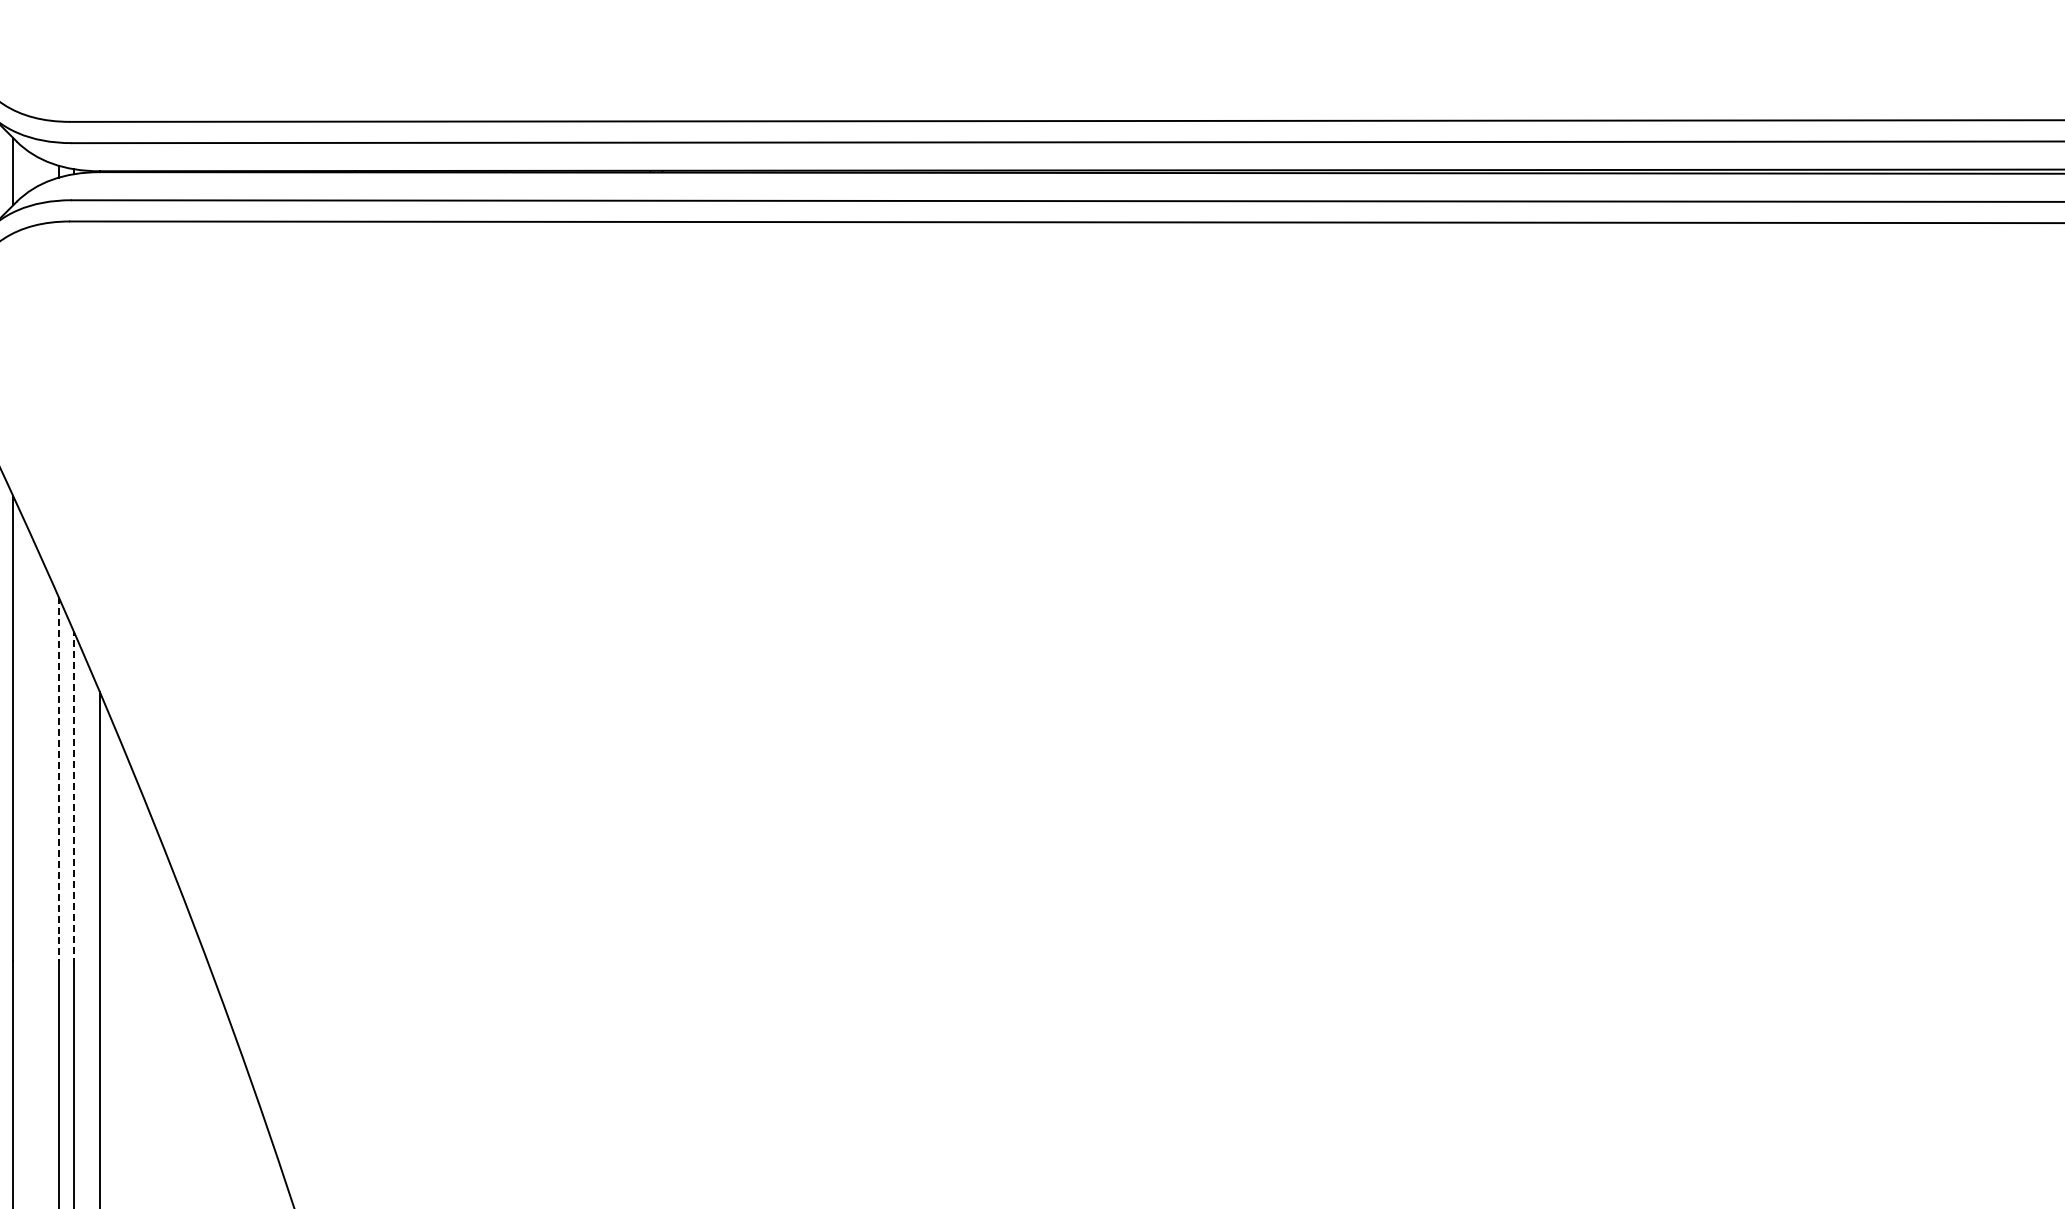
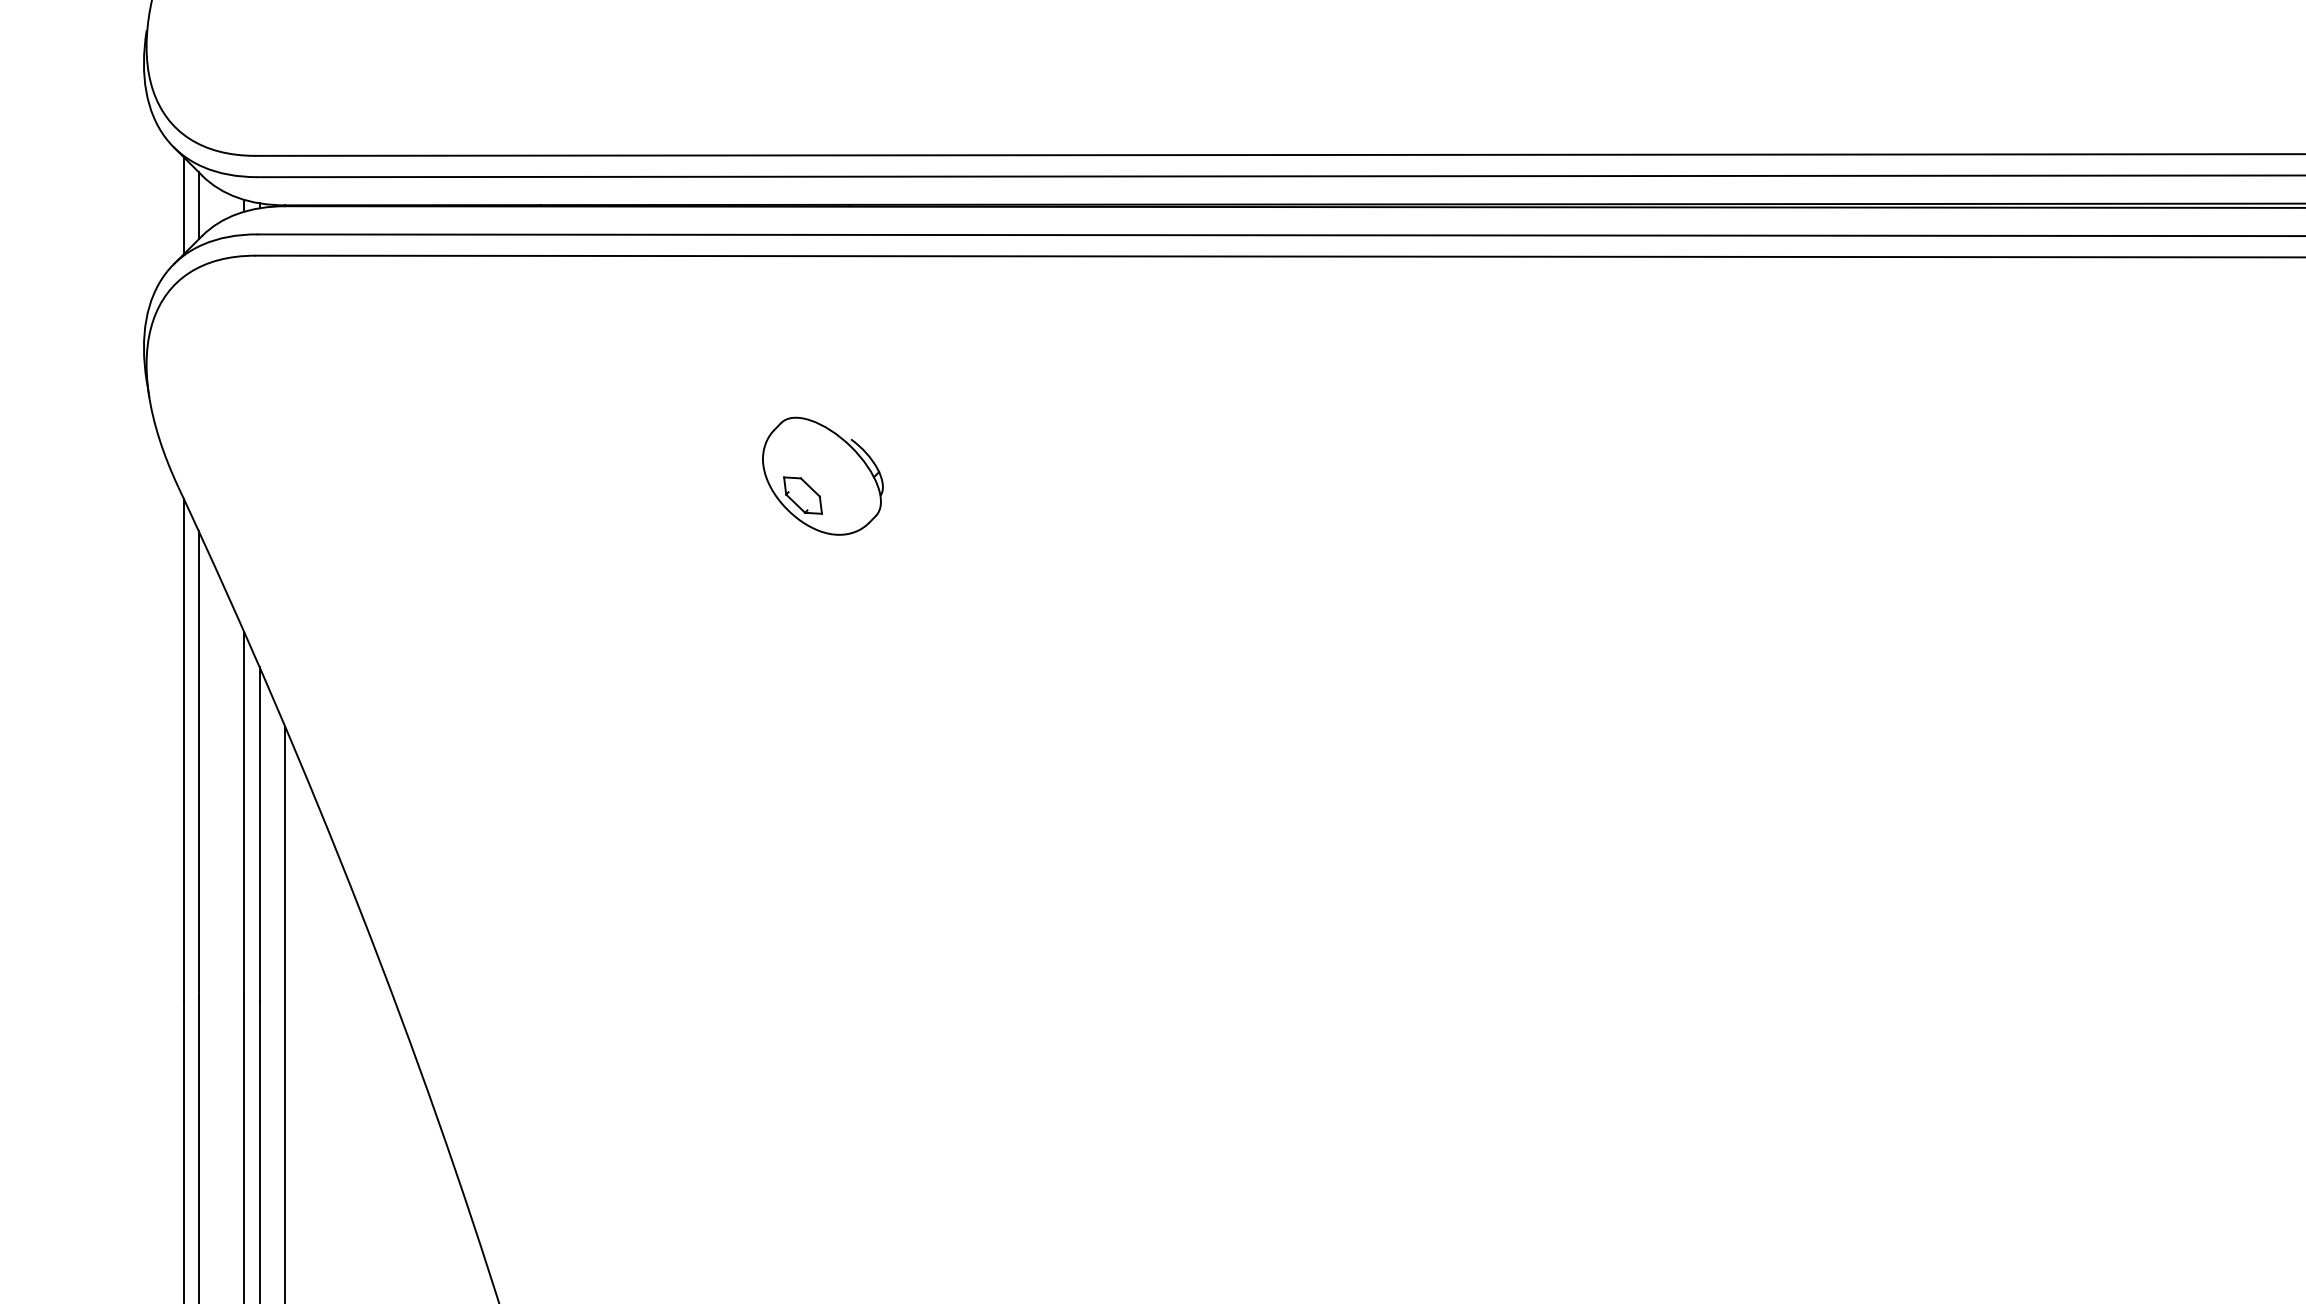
part: (635, 440) -> (822, 475), added
line: (58, 780) -> (244, 815), dashed -> solid
line: (73, 798) -> (259, 833), dashed -> solid

